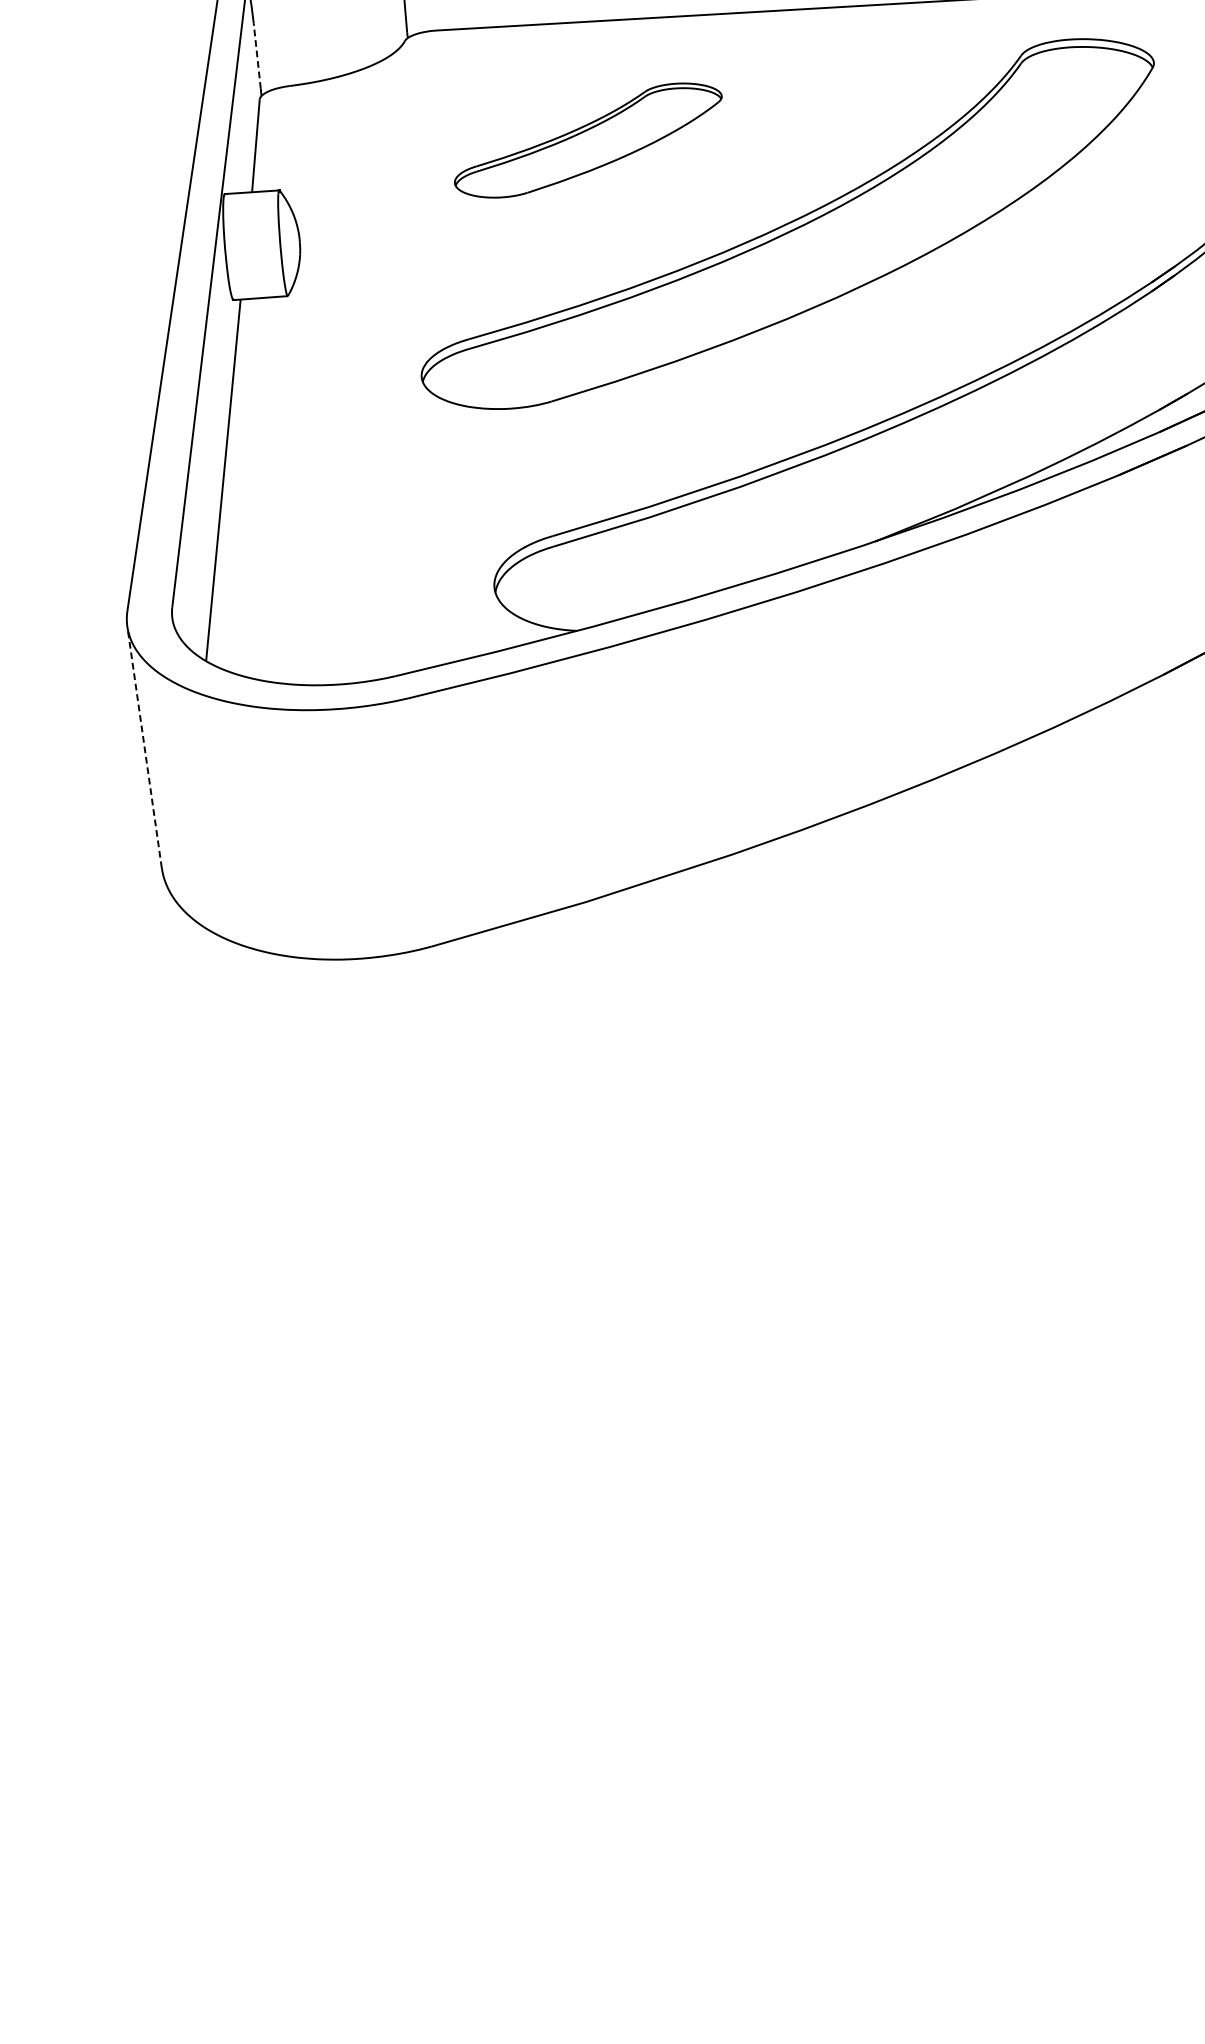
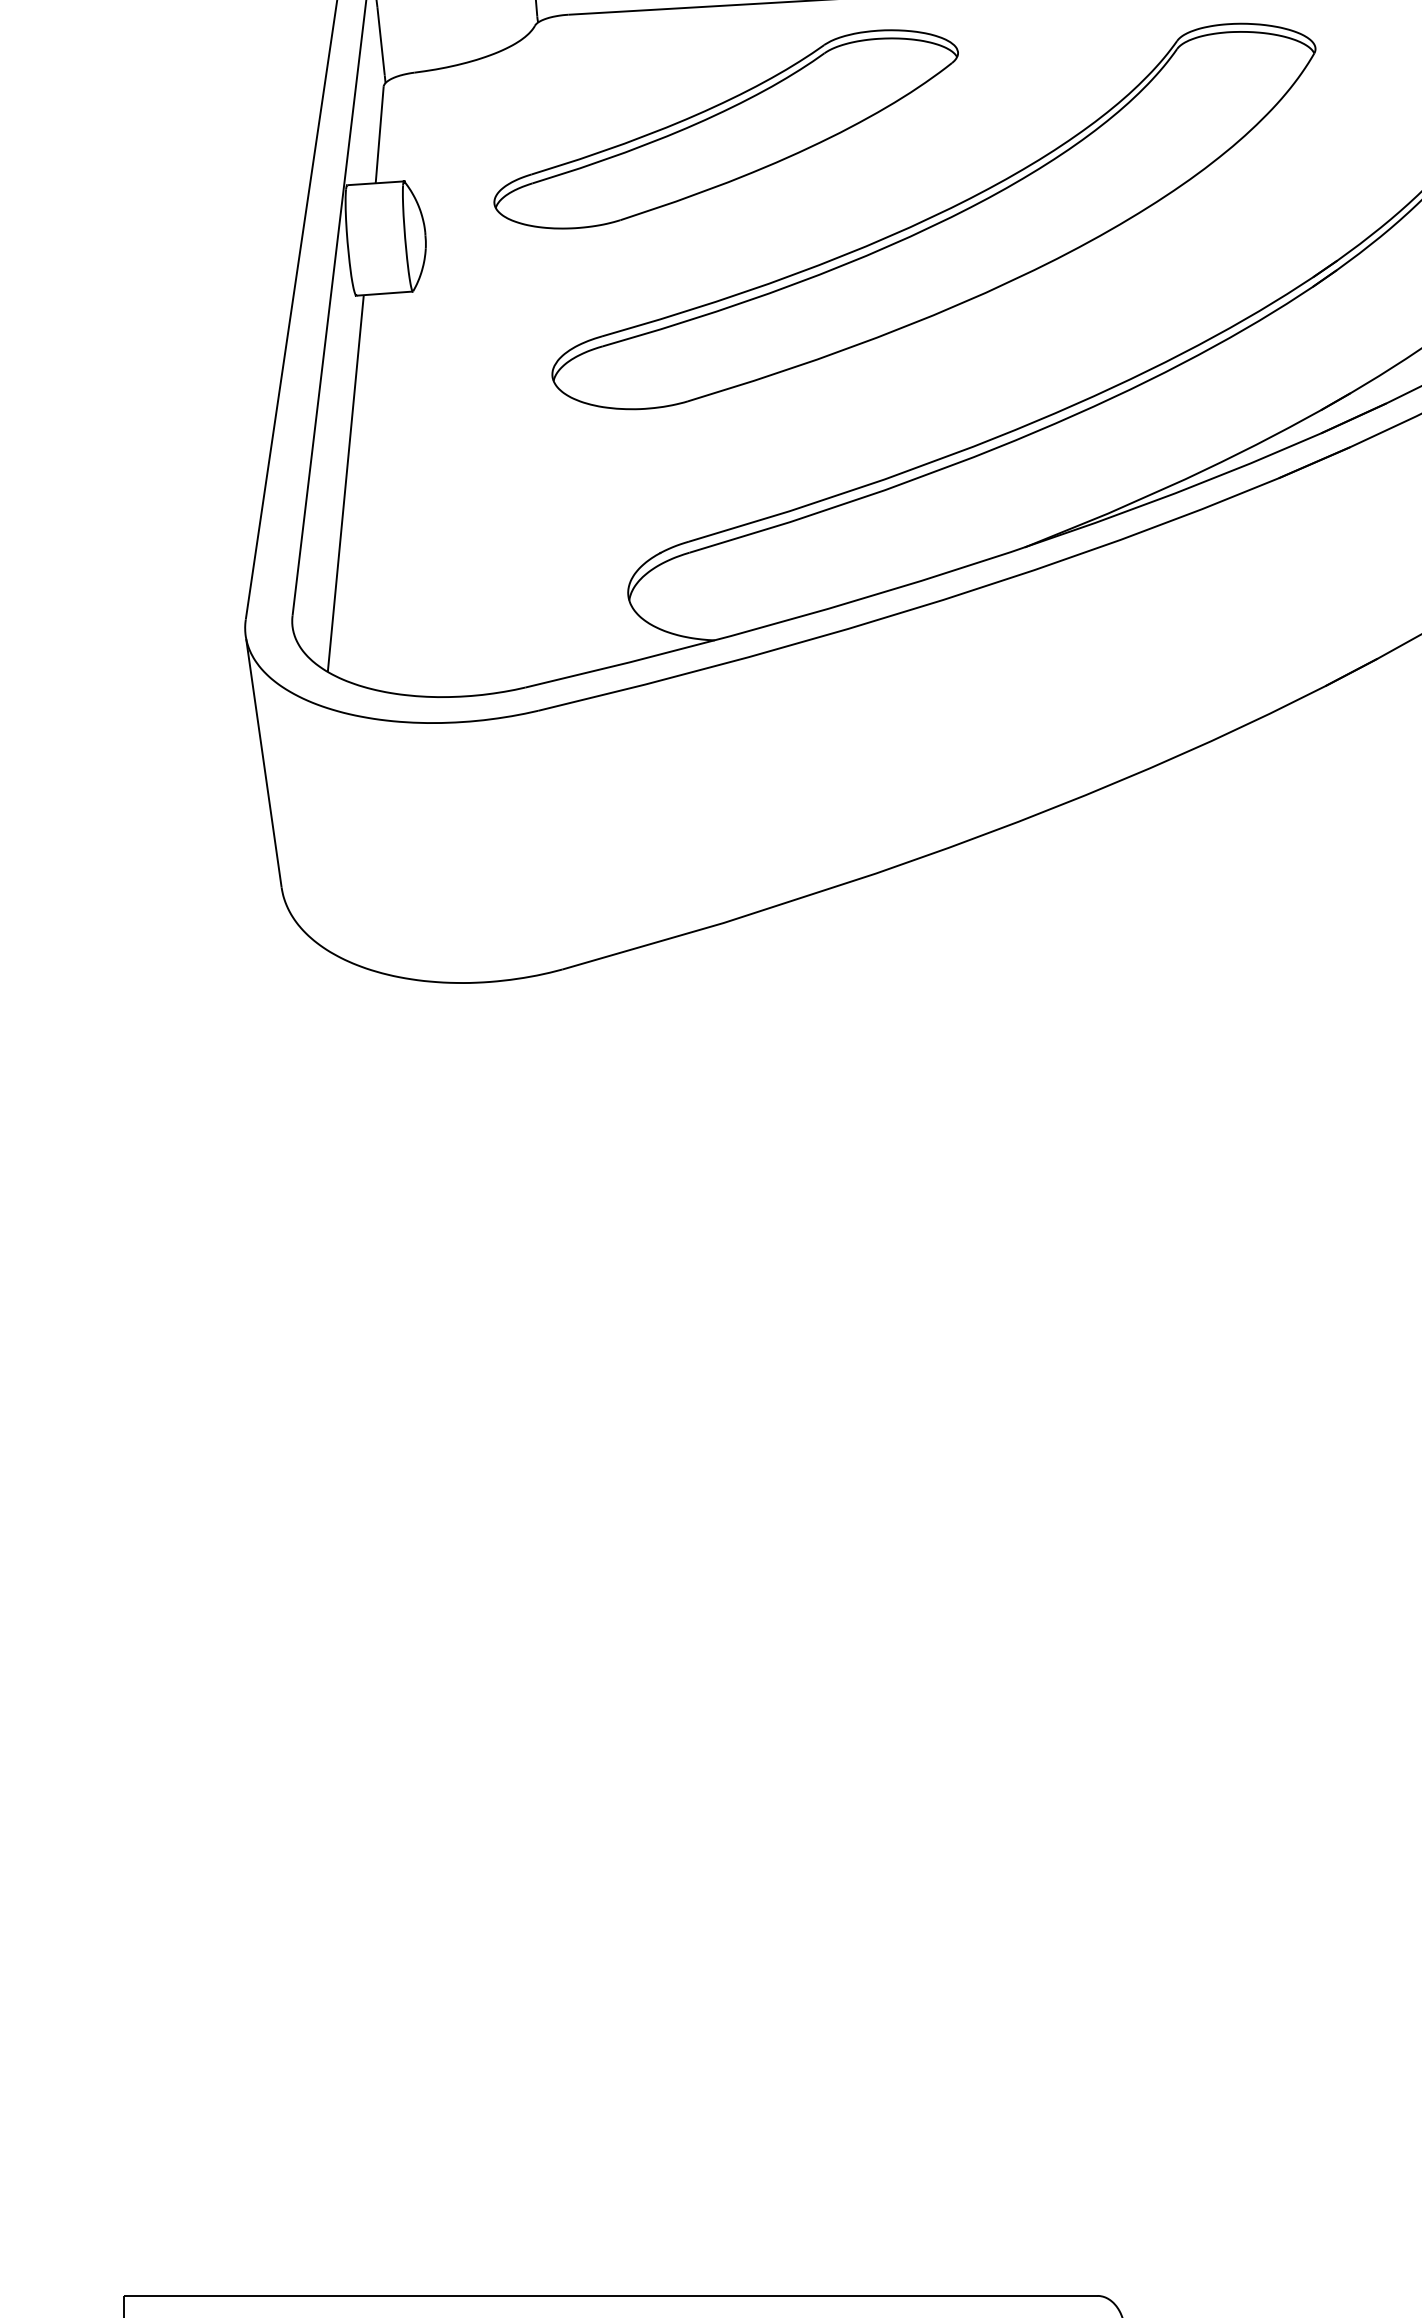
line: (257, 55) -> (381, 40), dashed -> solid
part: (587, 140) -> (725, 129), size x1.67
line: (144, 749) -> (263, 763), dashed -> solid

